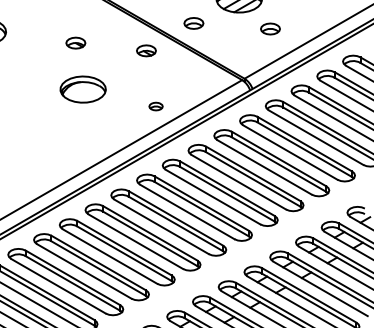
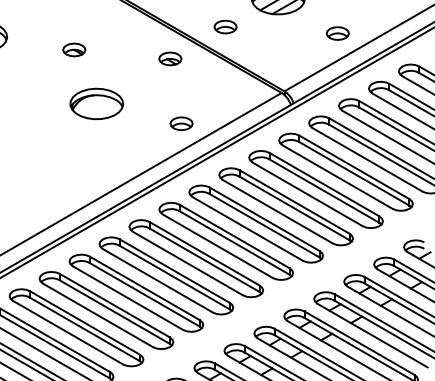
part: (270, 28) -> (337, 32), moved
part: (75, 42) -> (73, 49), moved
part: (155, 106) -> (180, 123), size x1.43

